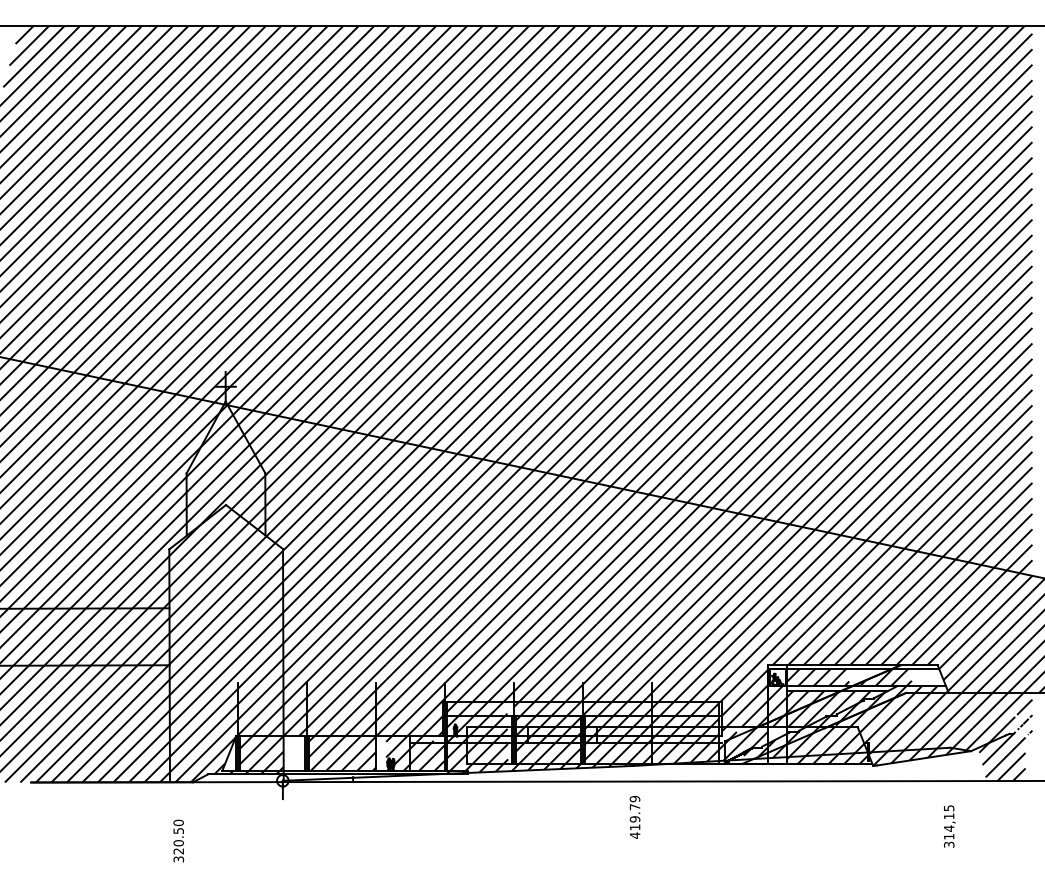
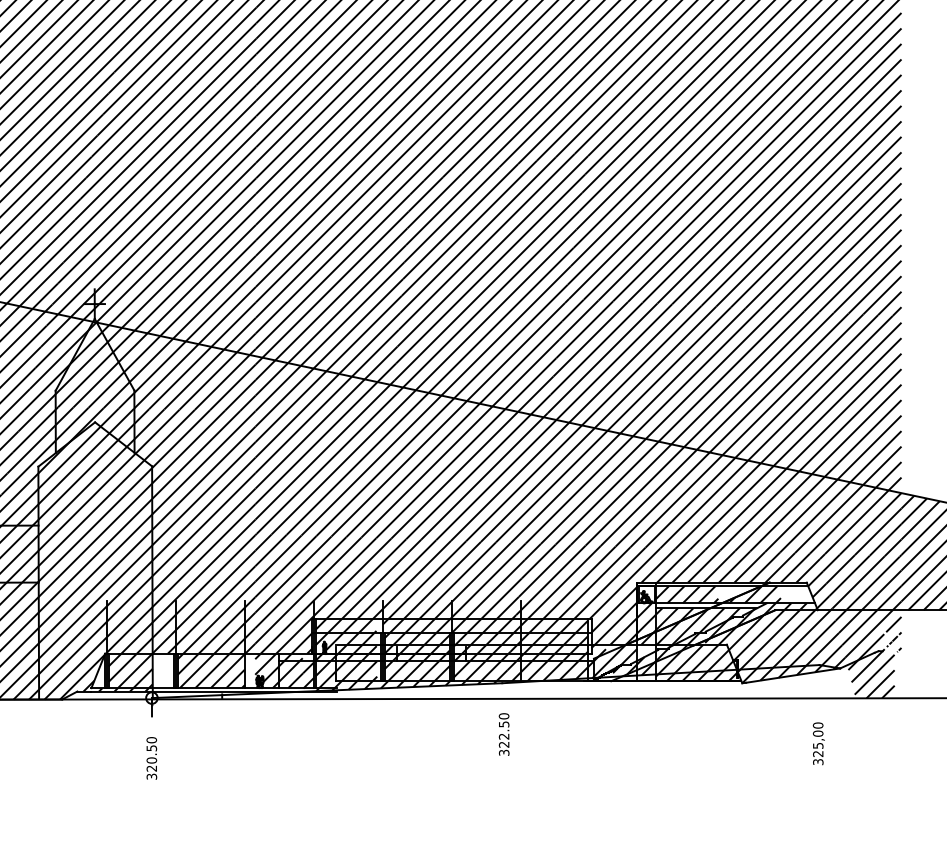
text: (634, 817) -> (503, 734), 419.79 -> 322.50
text: (948, 822) -> (817, 739), 314,15 -> 325,00
text: (178, 840) -> (151, 757), moved

